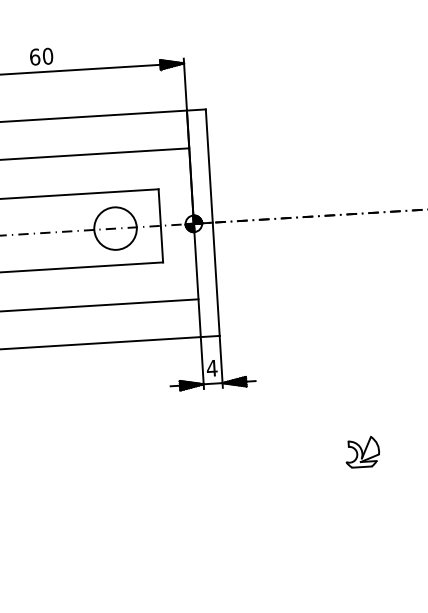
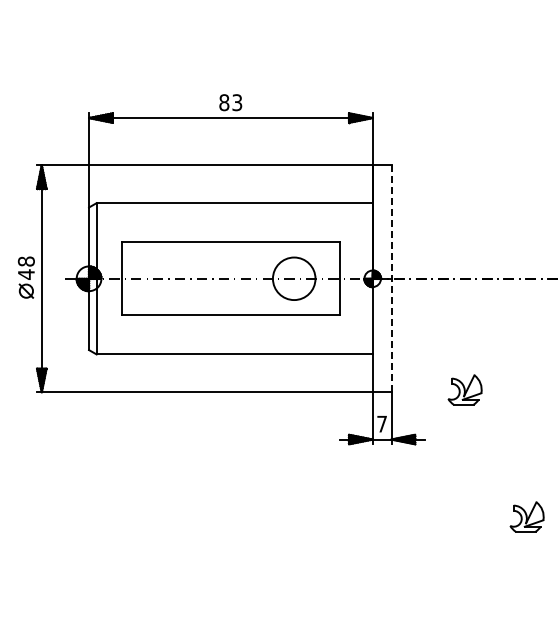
text: (41, 56) -> (230, 102), 60 -> 83
line: (212, 222) -> (391, 278), solid -> dashed
part: (292, 328) -> (464, 389), added
text: (211, 367) -> (381, 423), 4 -> 7

